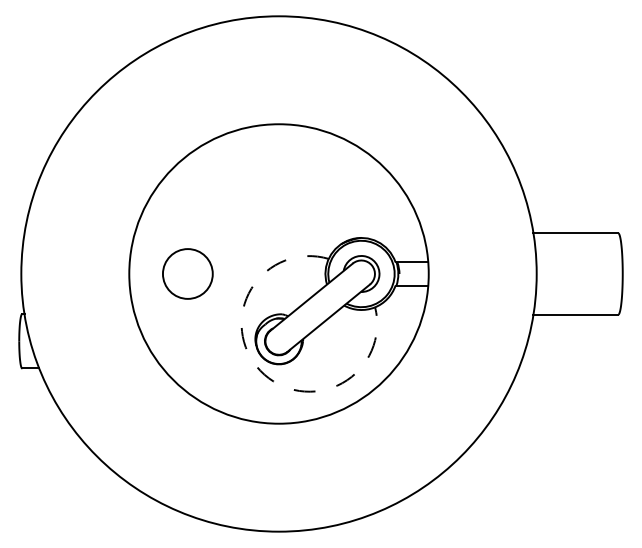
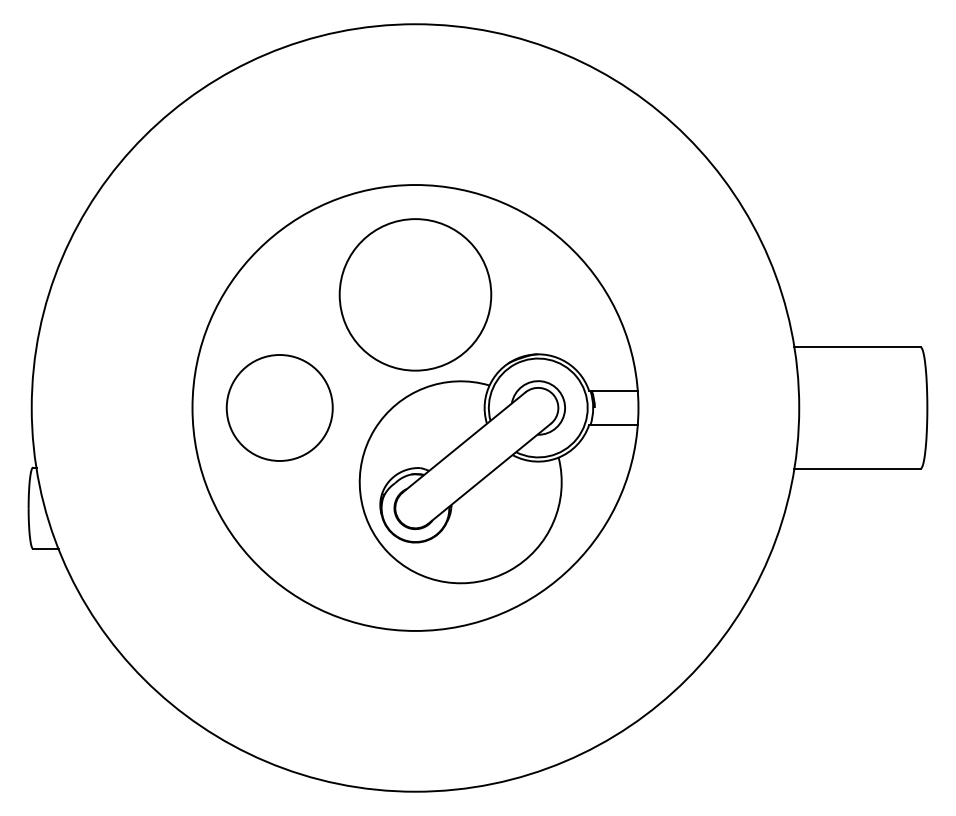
circle: (278, 197) -> (414, 294), added
circle: (187, 273) -> (279, 407), size x1.43
arc: (260, 370) -> (387, 551), dashed -> solid

